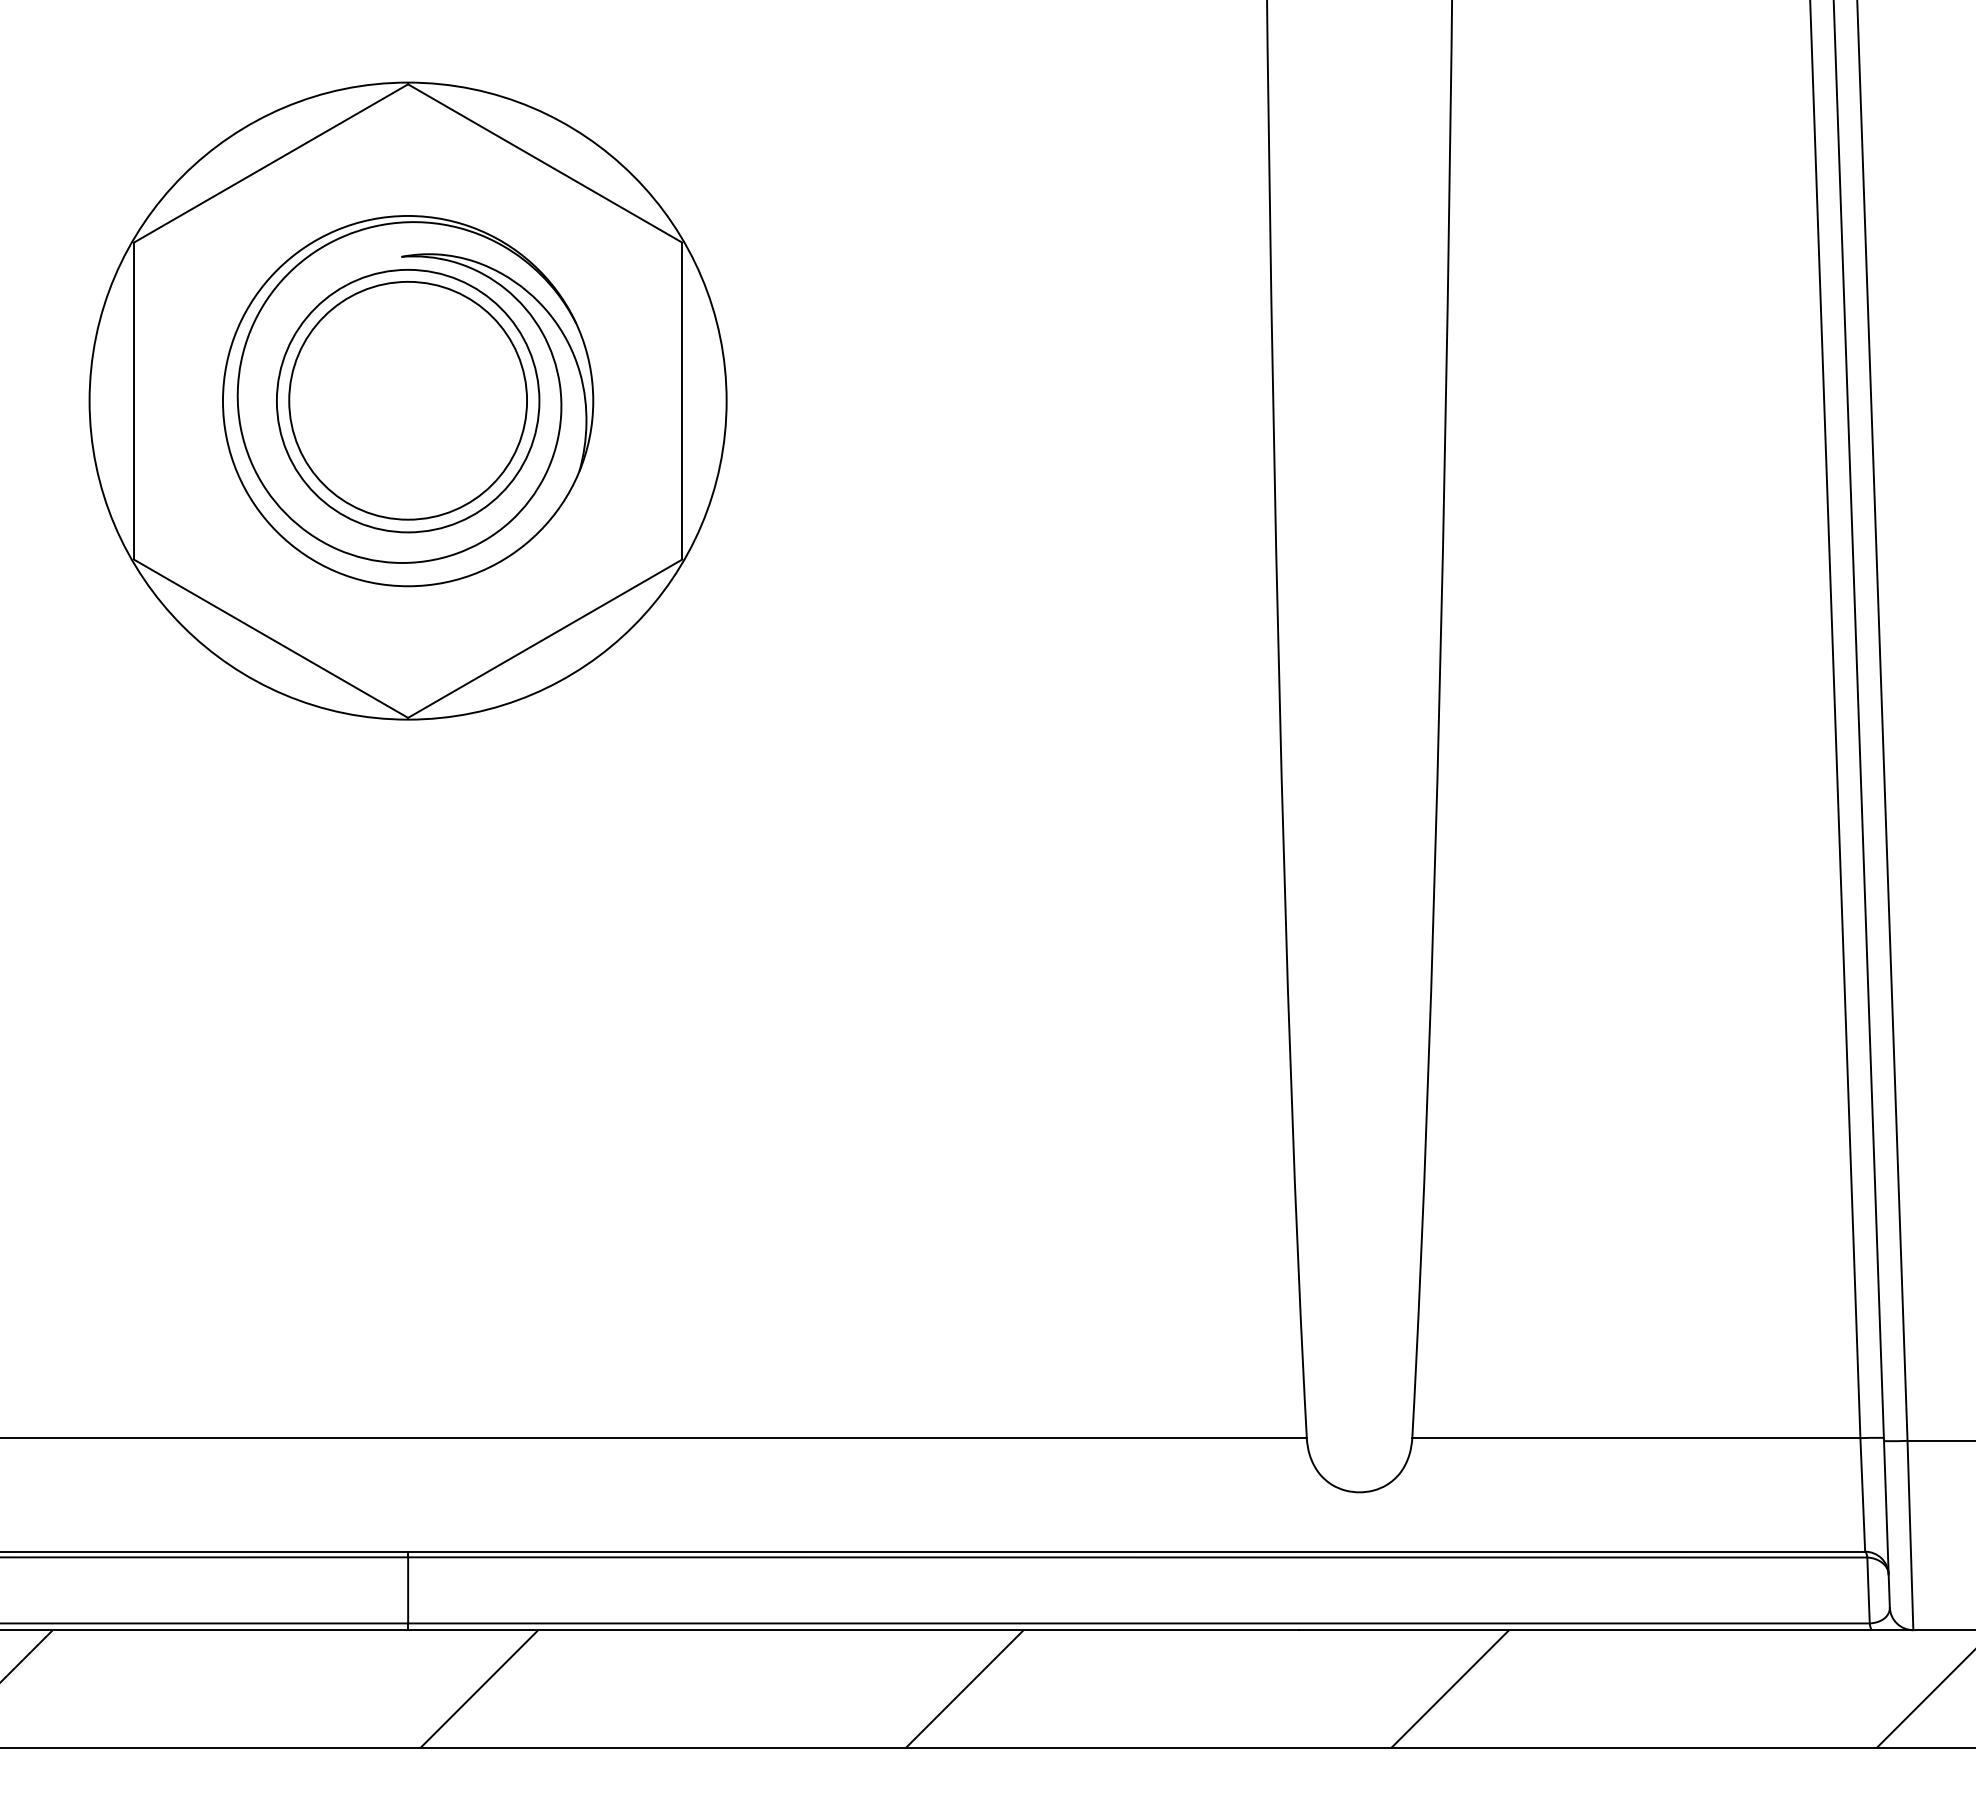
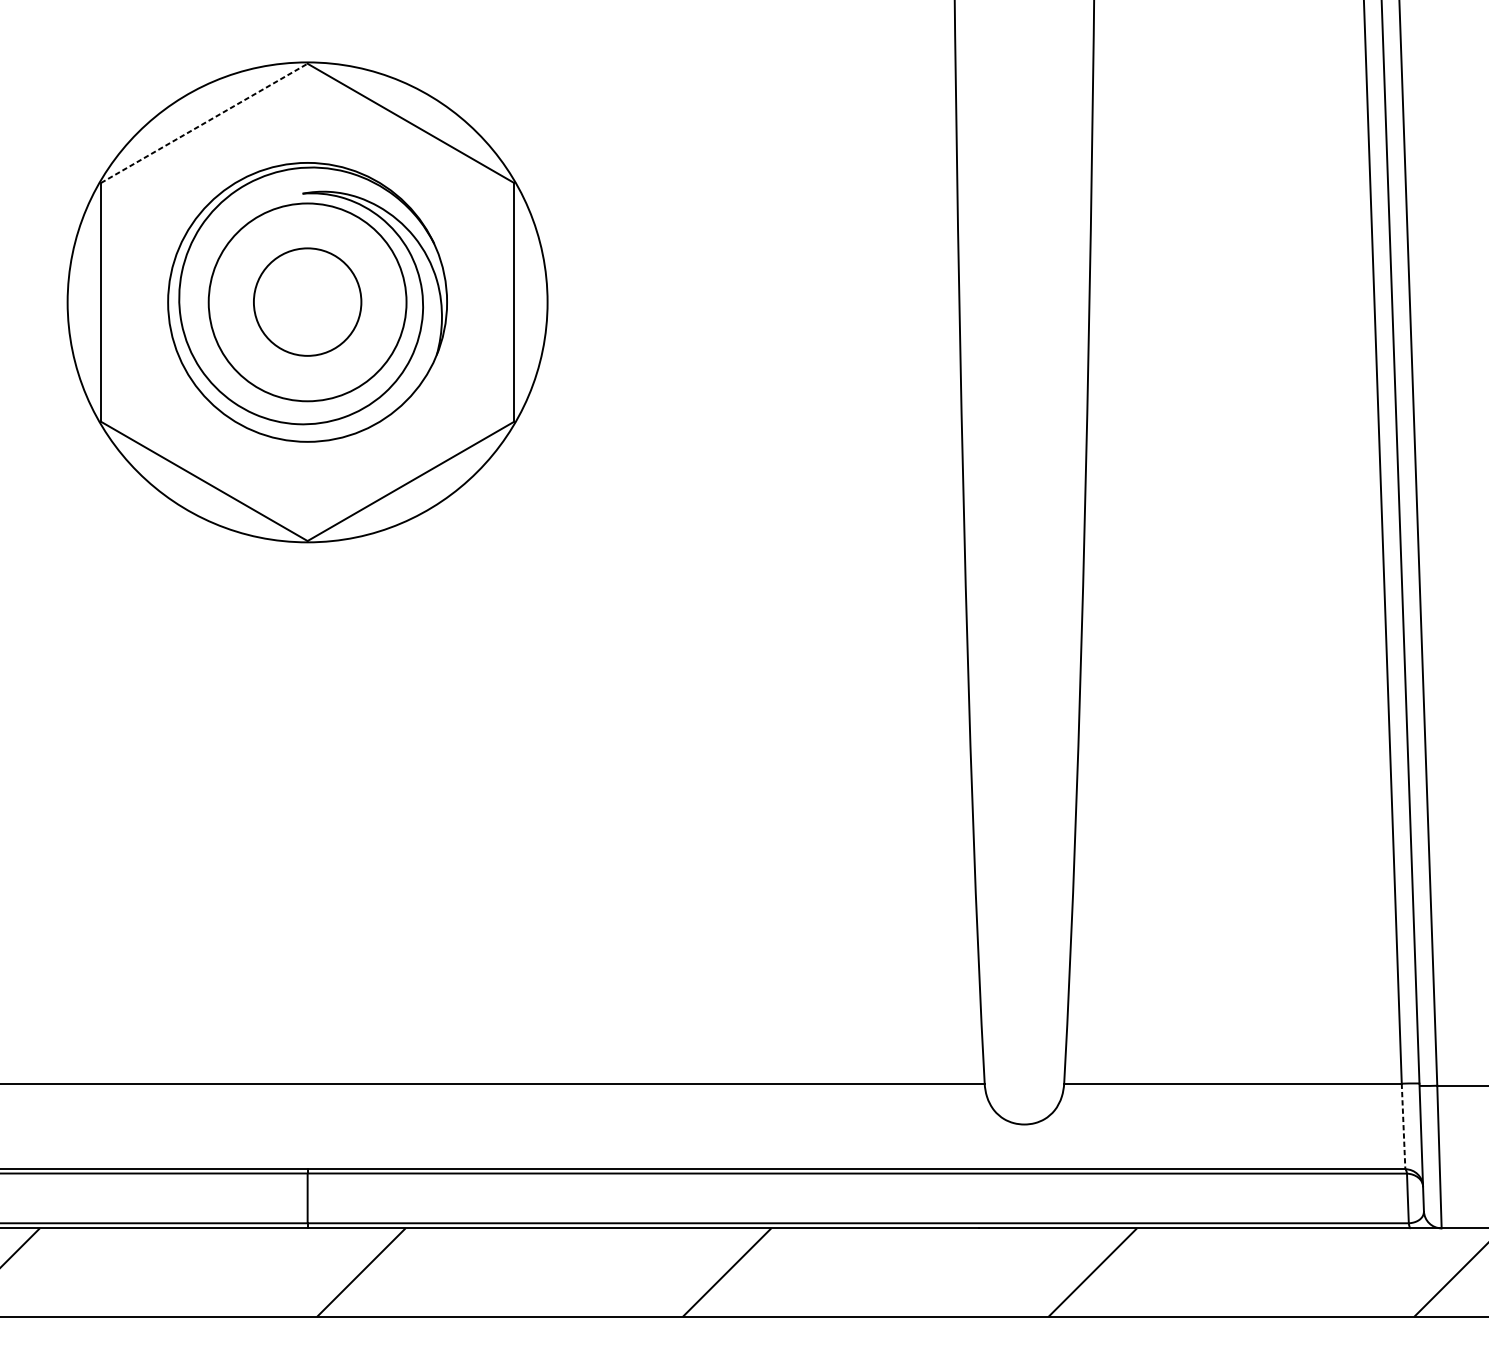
line: (271, 163) -> (204, 123), solid -> dashed
circle: (408, 400) -> (307, 301), size x0.6
line: (1862, 1494) -> (1403, 1126), solid -> dashed

